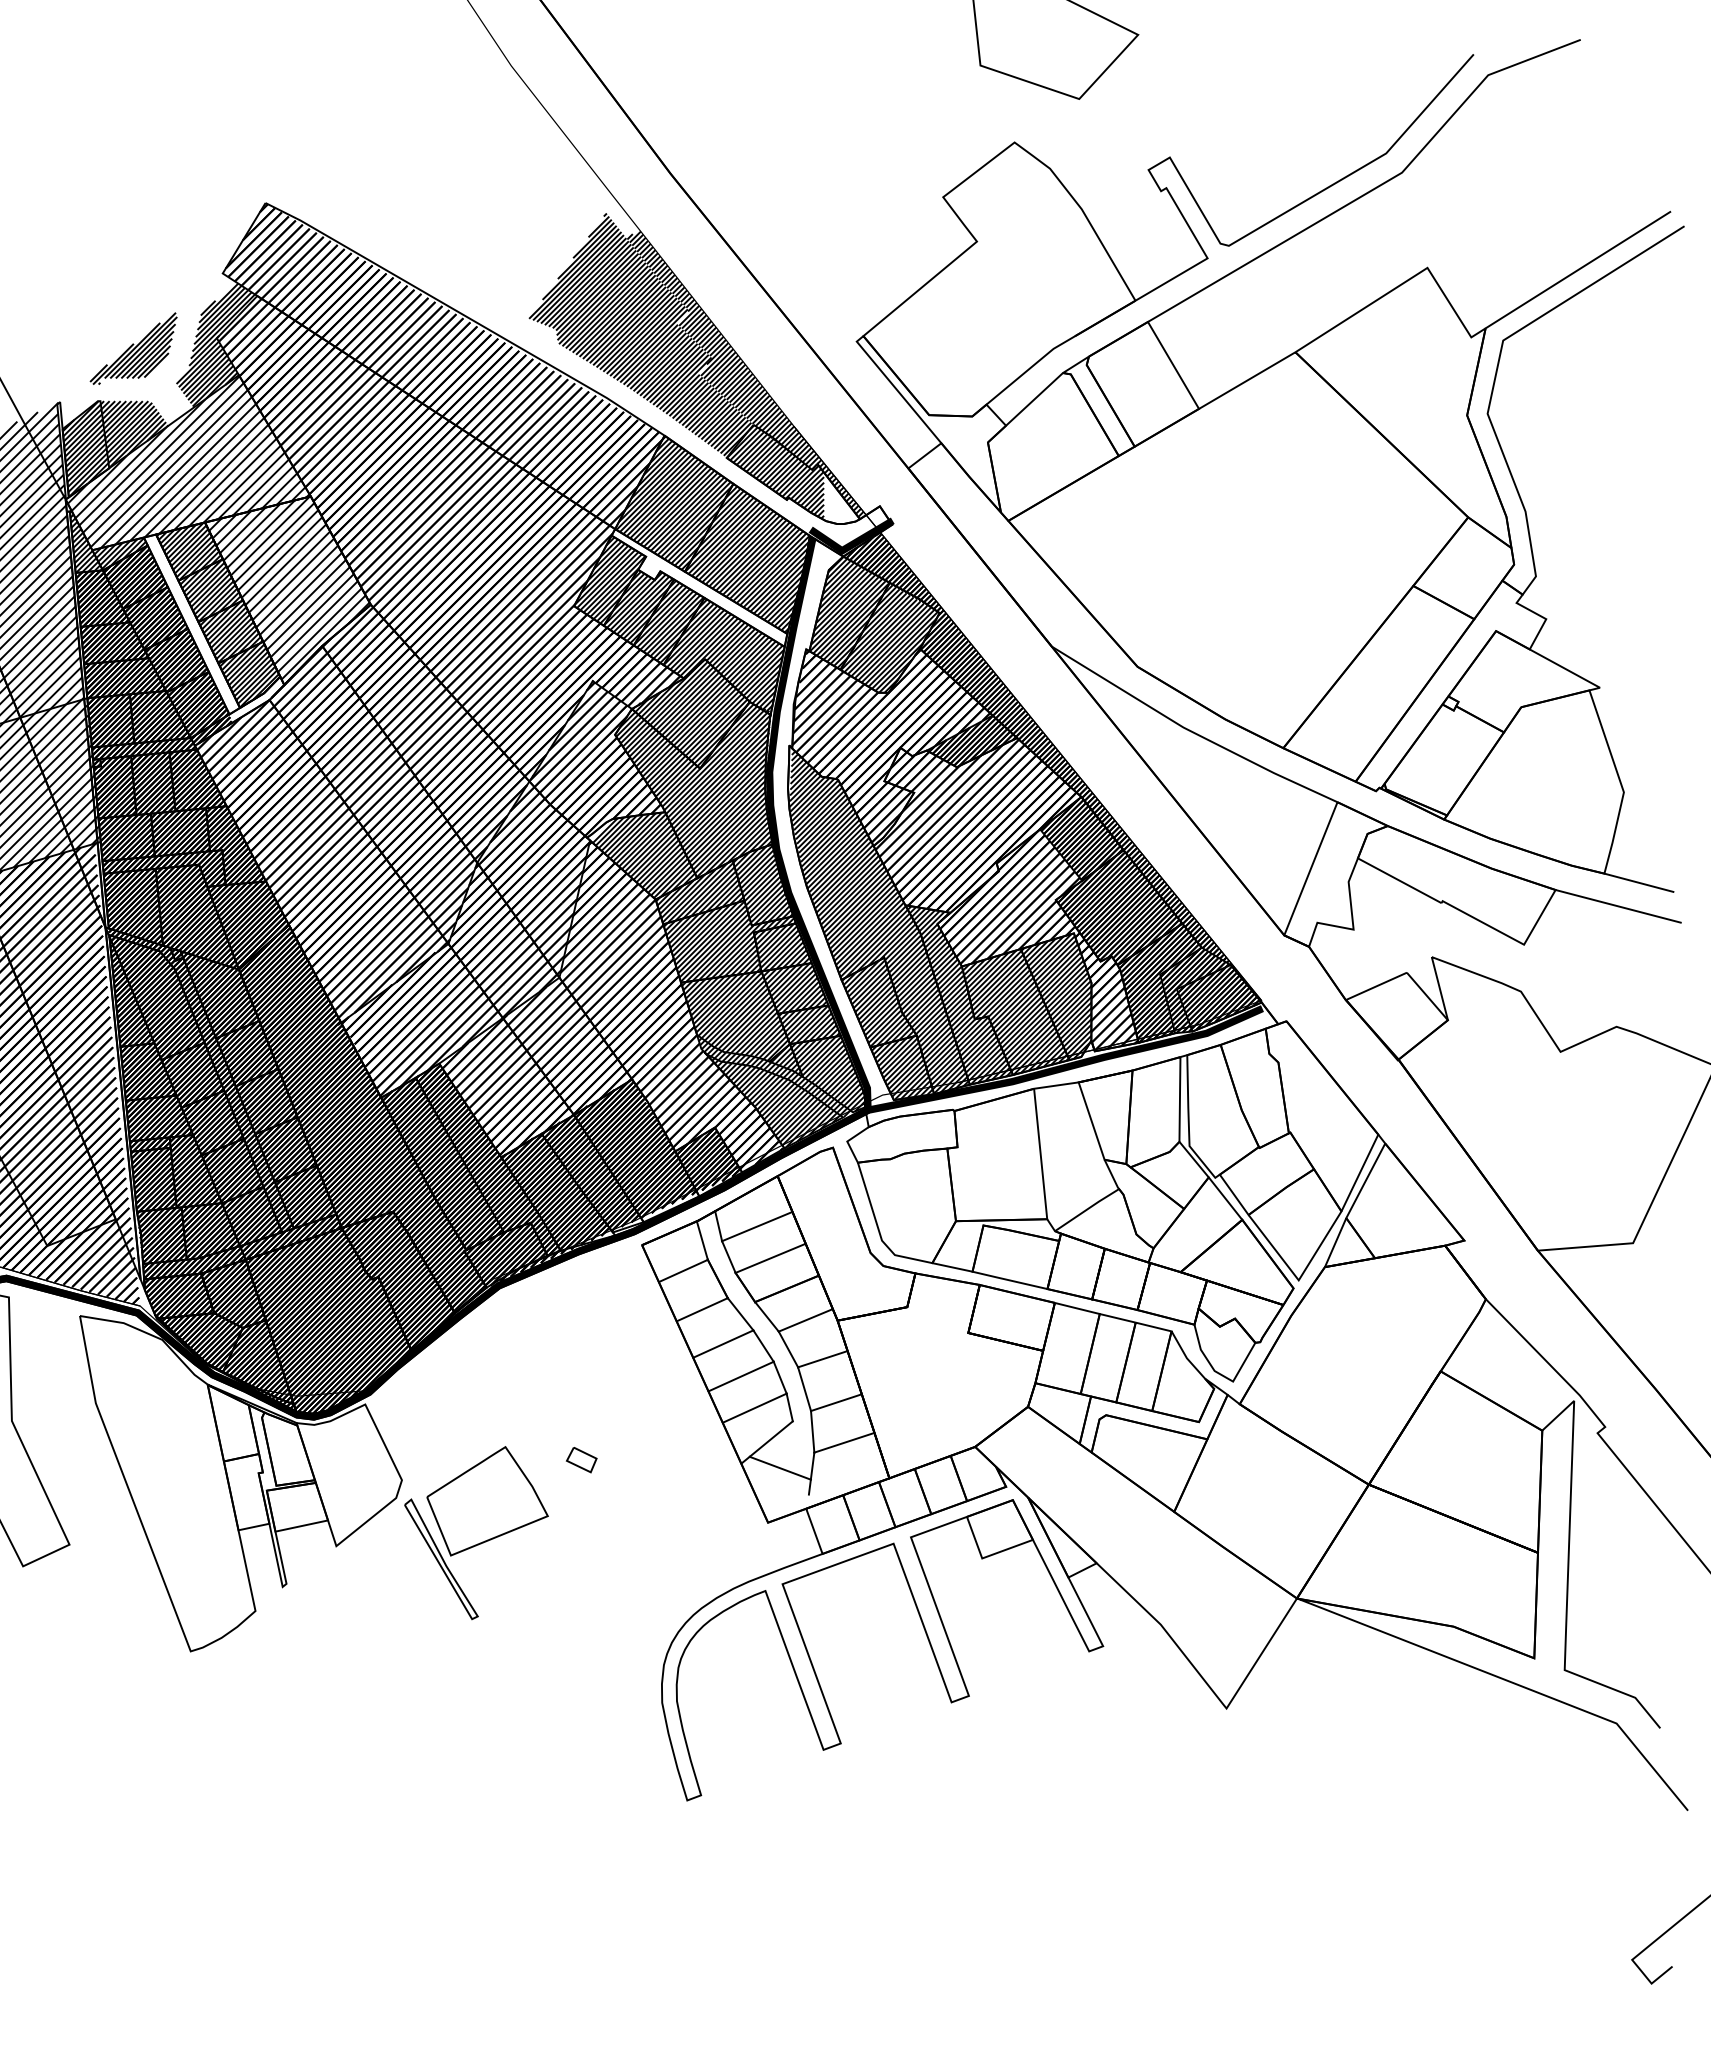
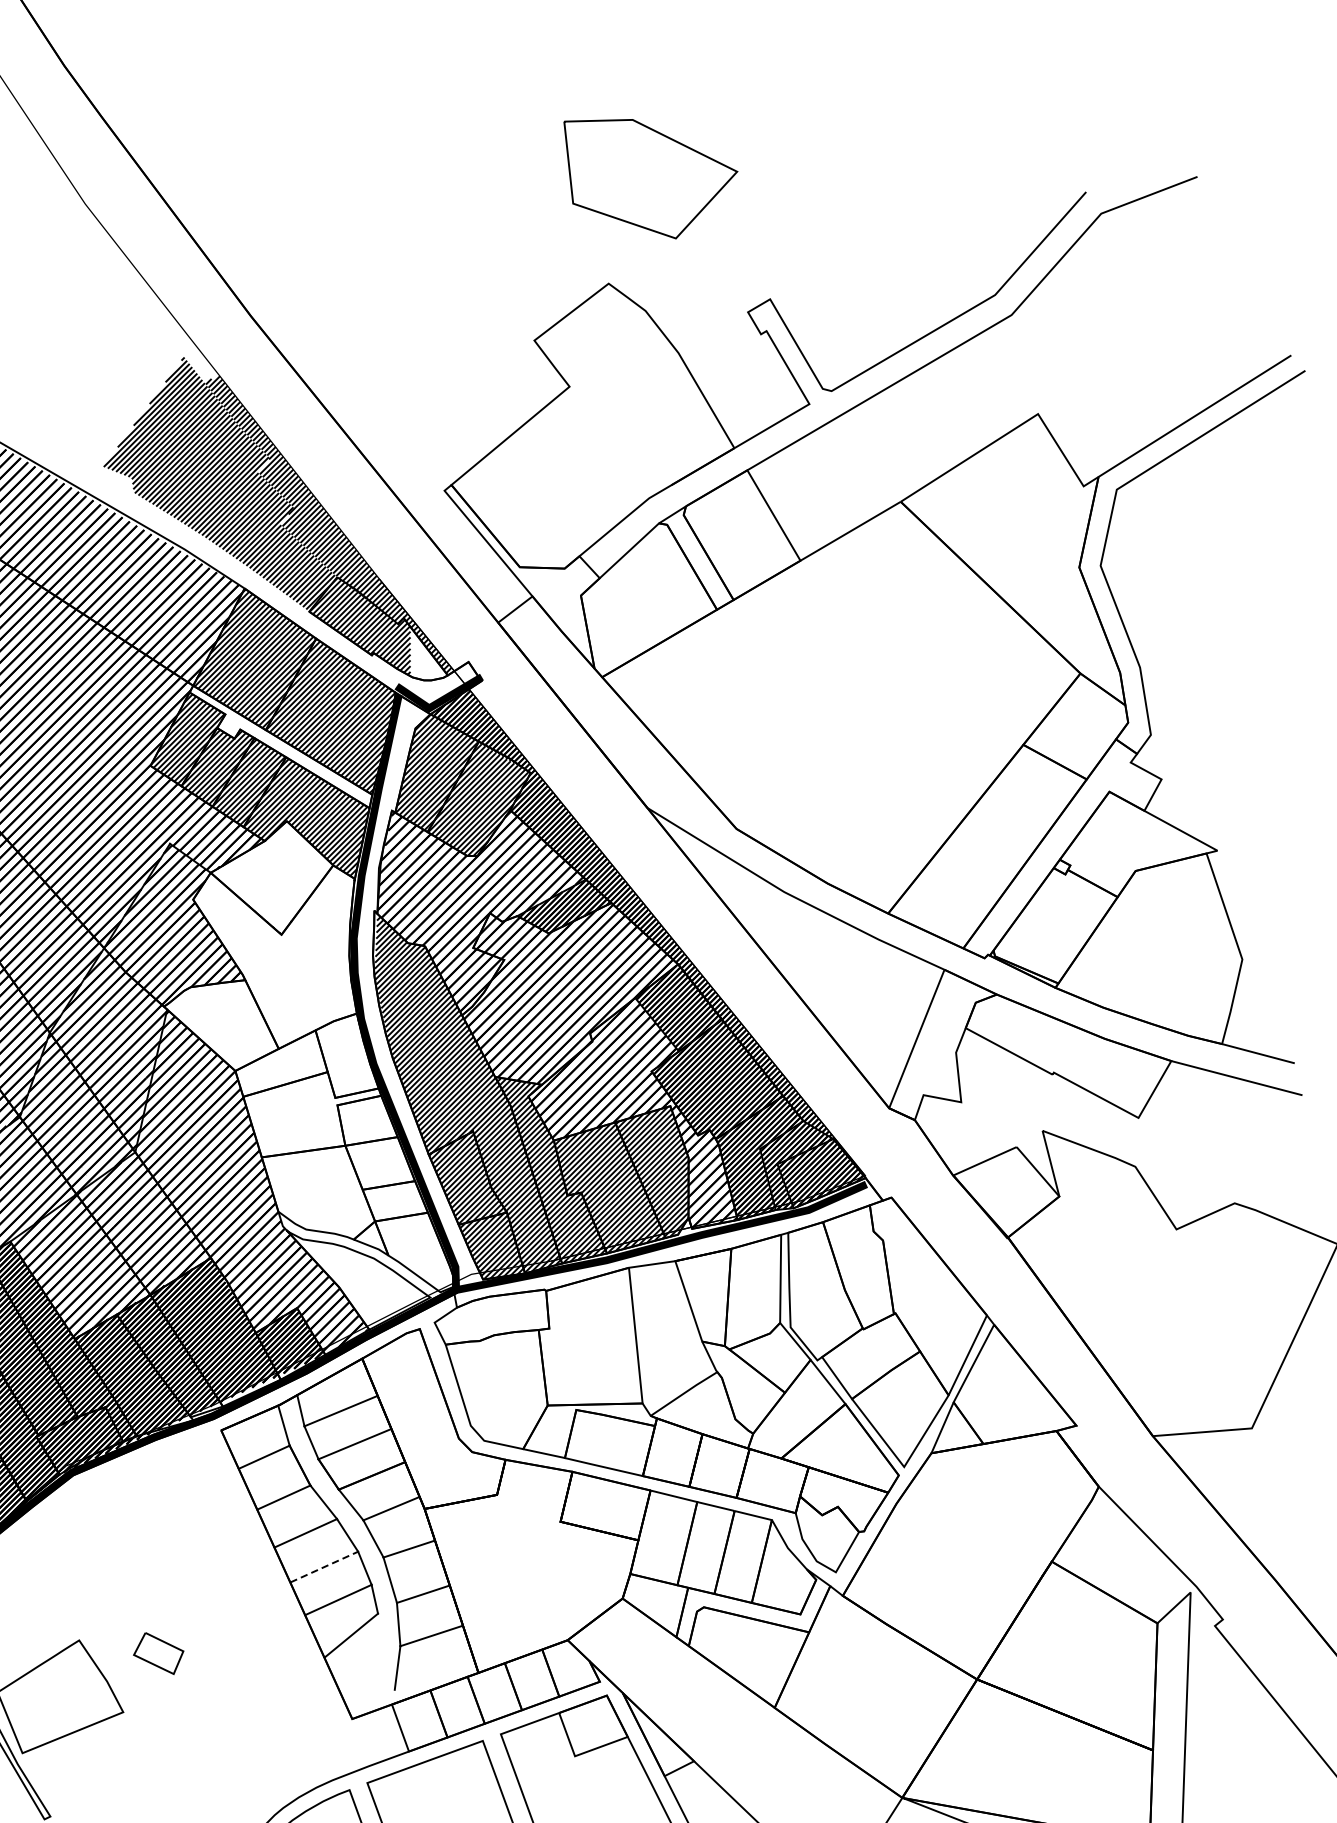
hatch: (728, 904) -> (311, 1076), removed
line: (741, 1376) -> (324, 1567), solid -> dashed
part: (581, 1460) -> (158, 1654), size x1.6
line: (779, 1467) -> (364, 1661), removed

